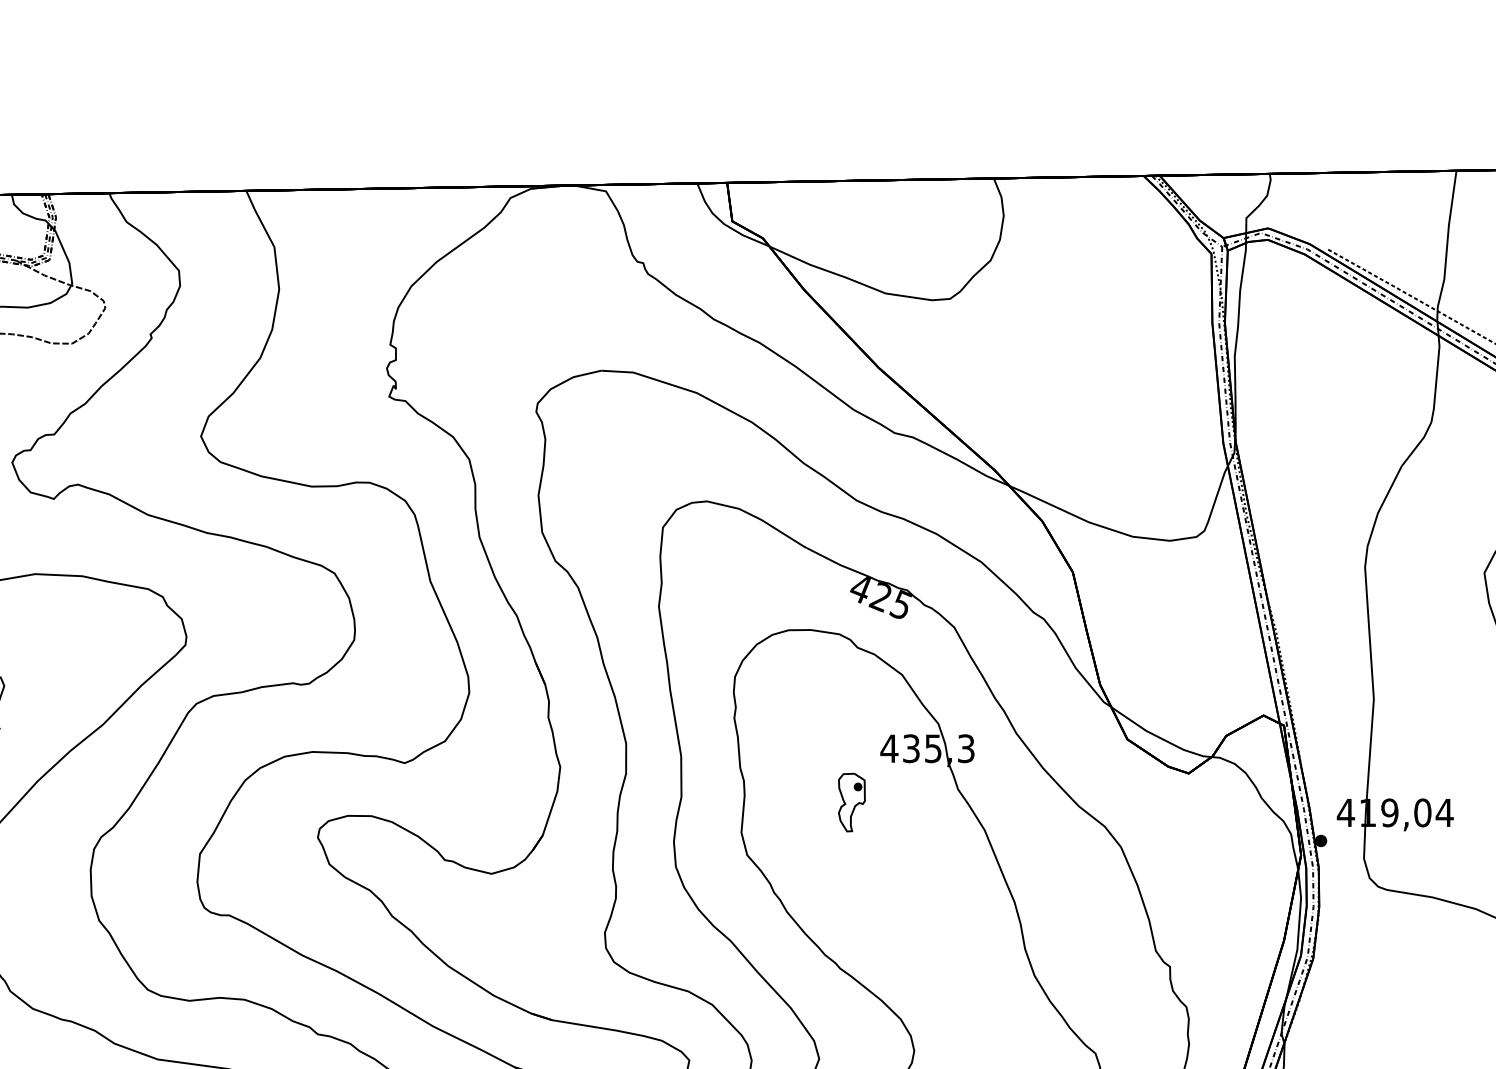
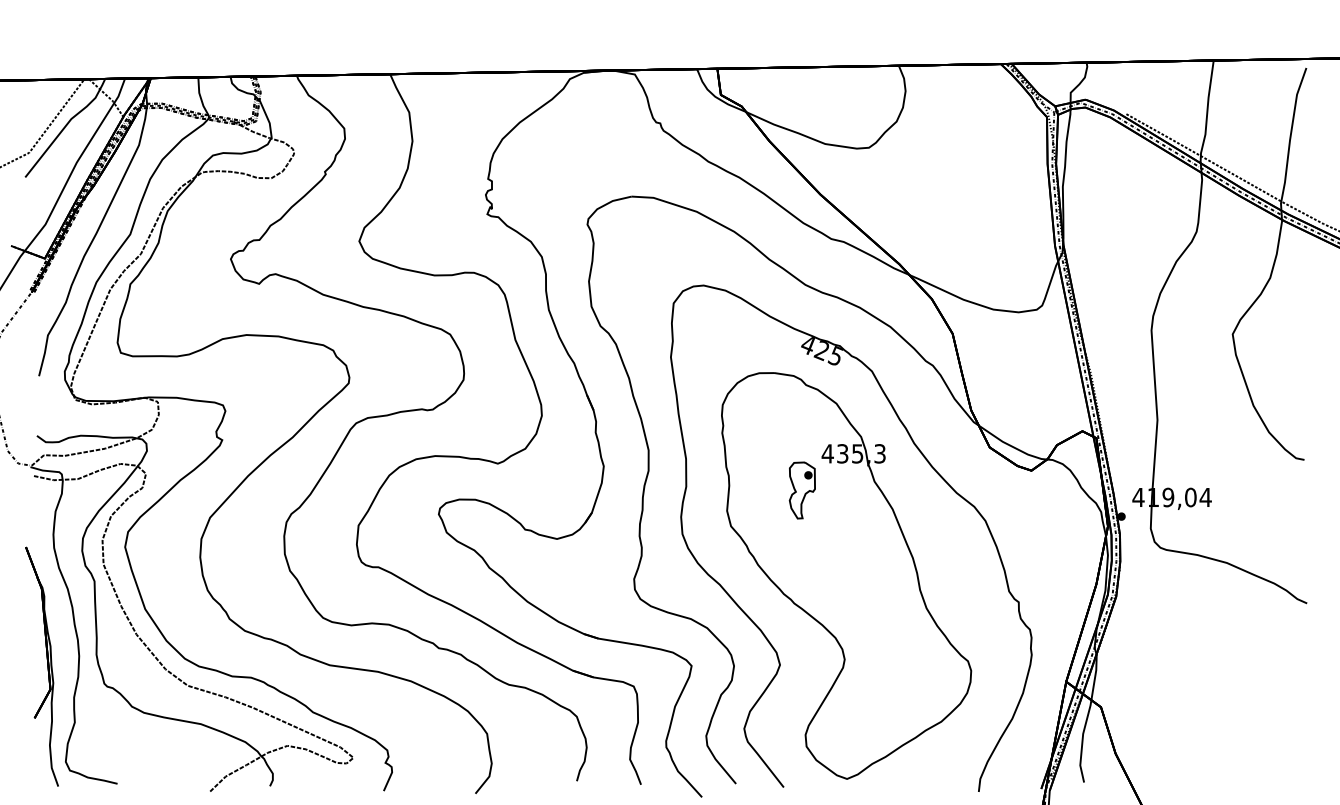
part: (850, 802) -> (801, 490), size x1.43

